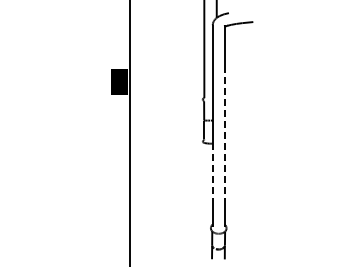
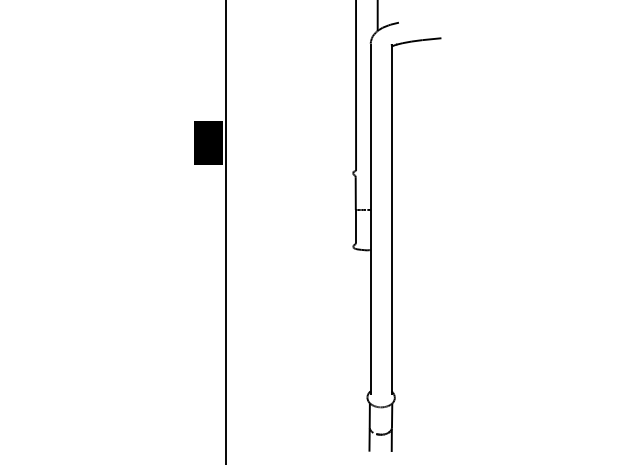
line: (224, 136) -> (391, 237), dashed -> solid
line: (212, 174) -> (370, 303), dashed -> solid

